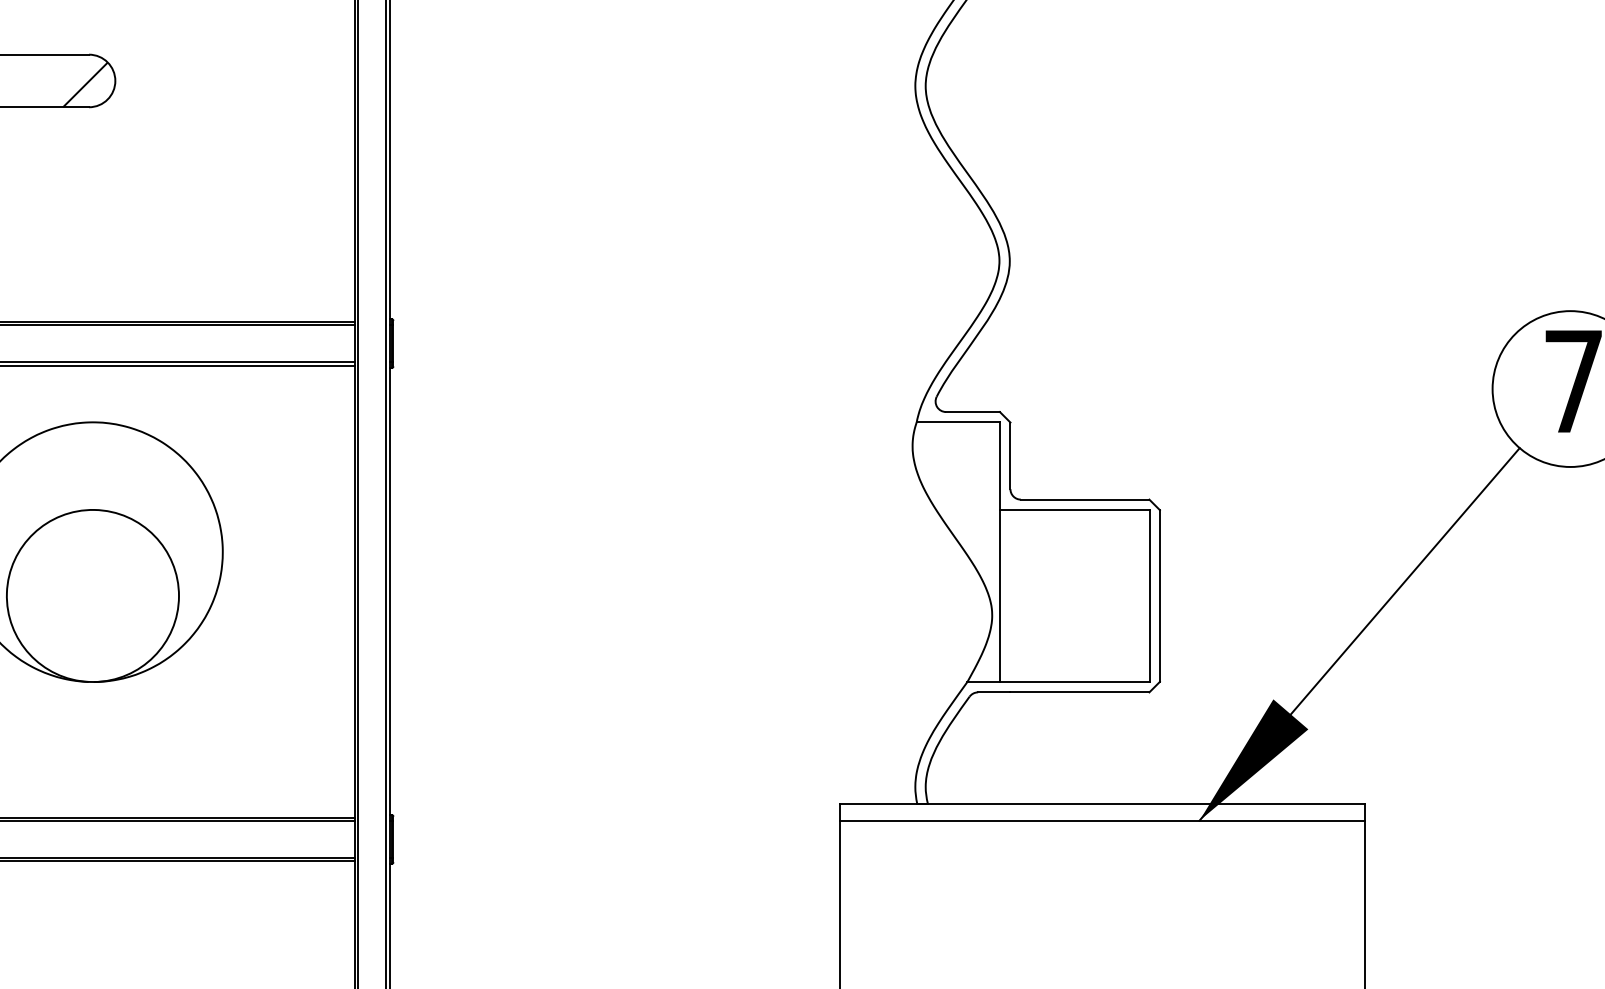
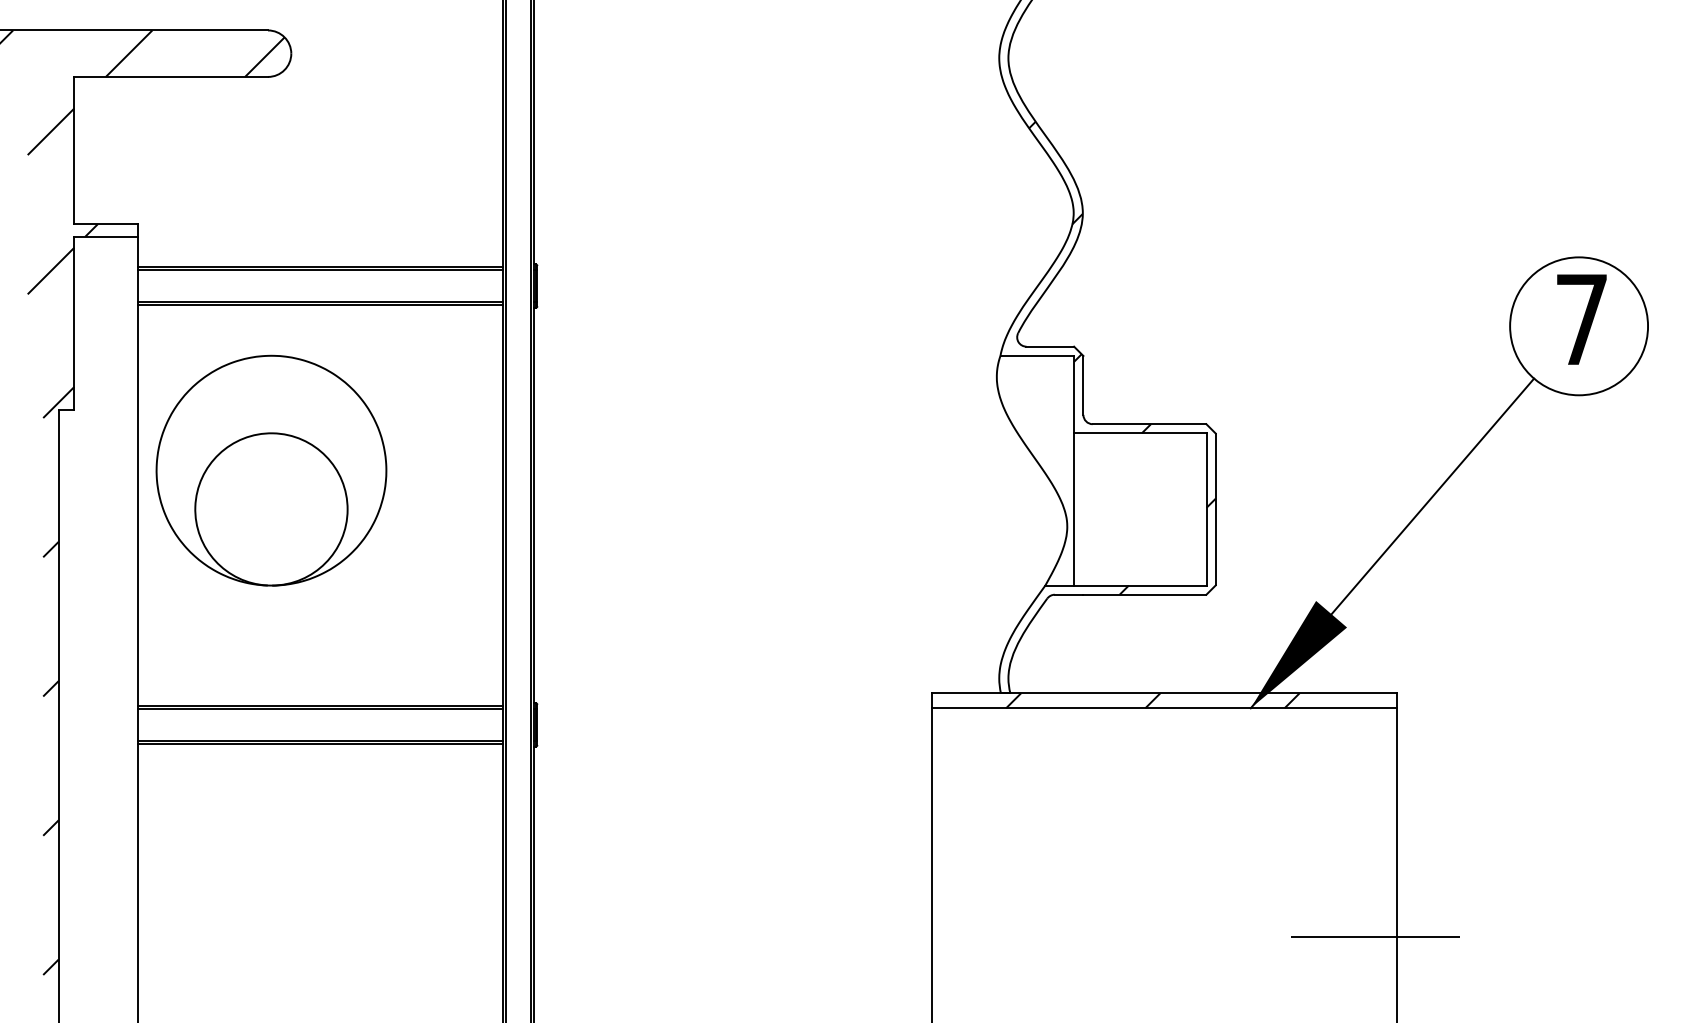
hatch: (1054, 424) -> (1122, 357), added
hatch: (1088, 811) -> (1152, 700), added

